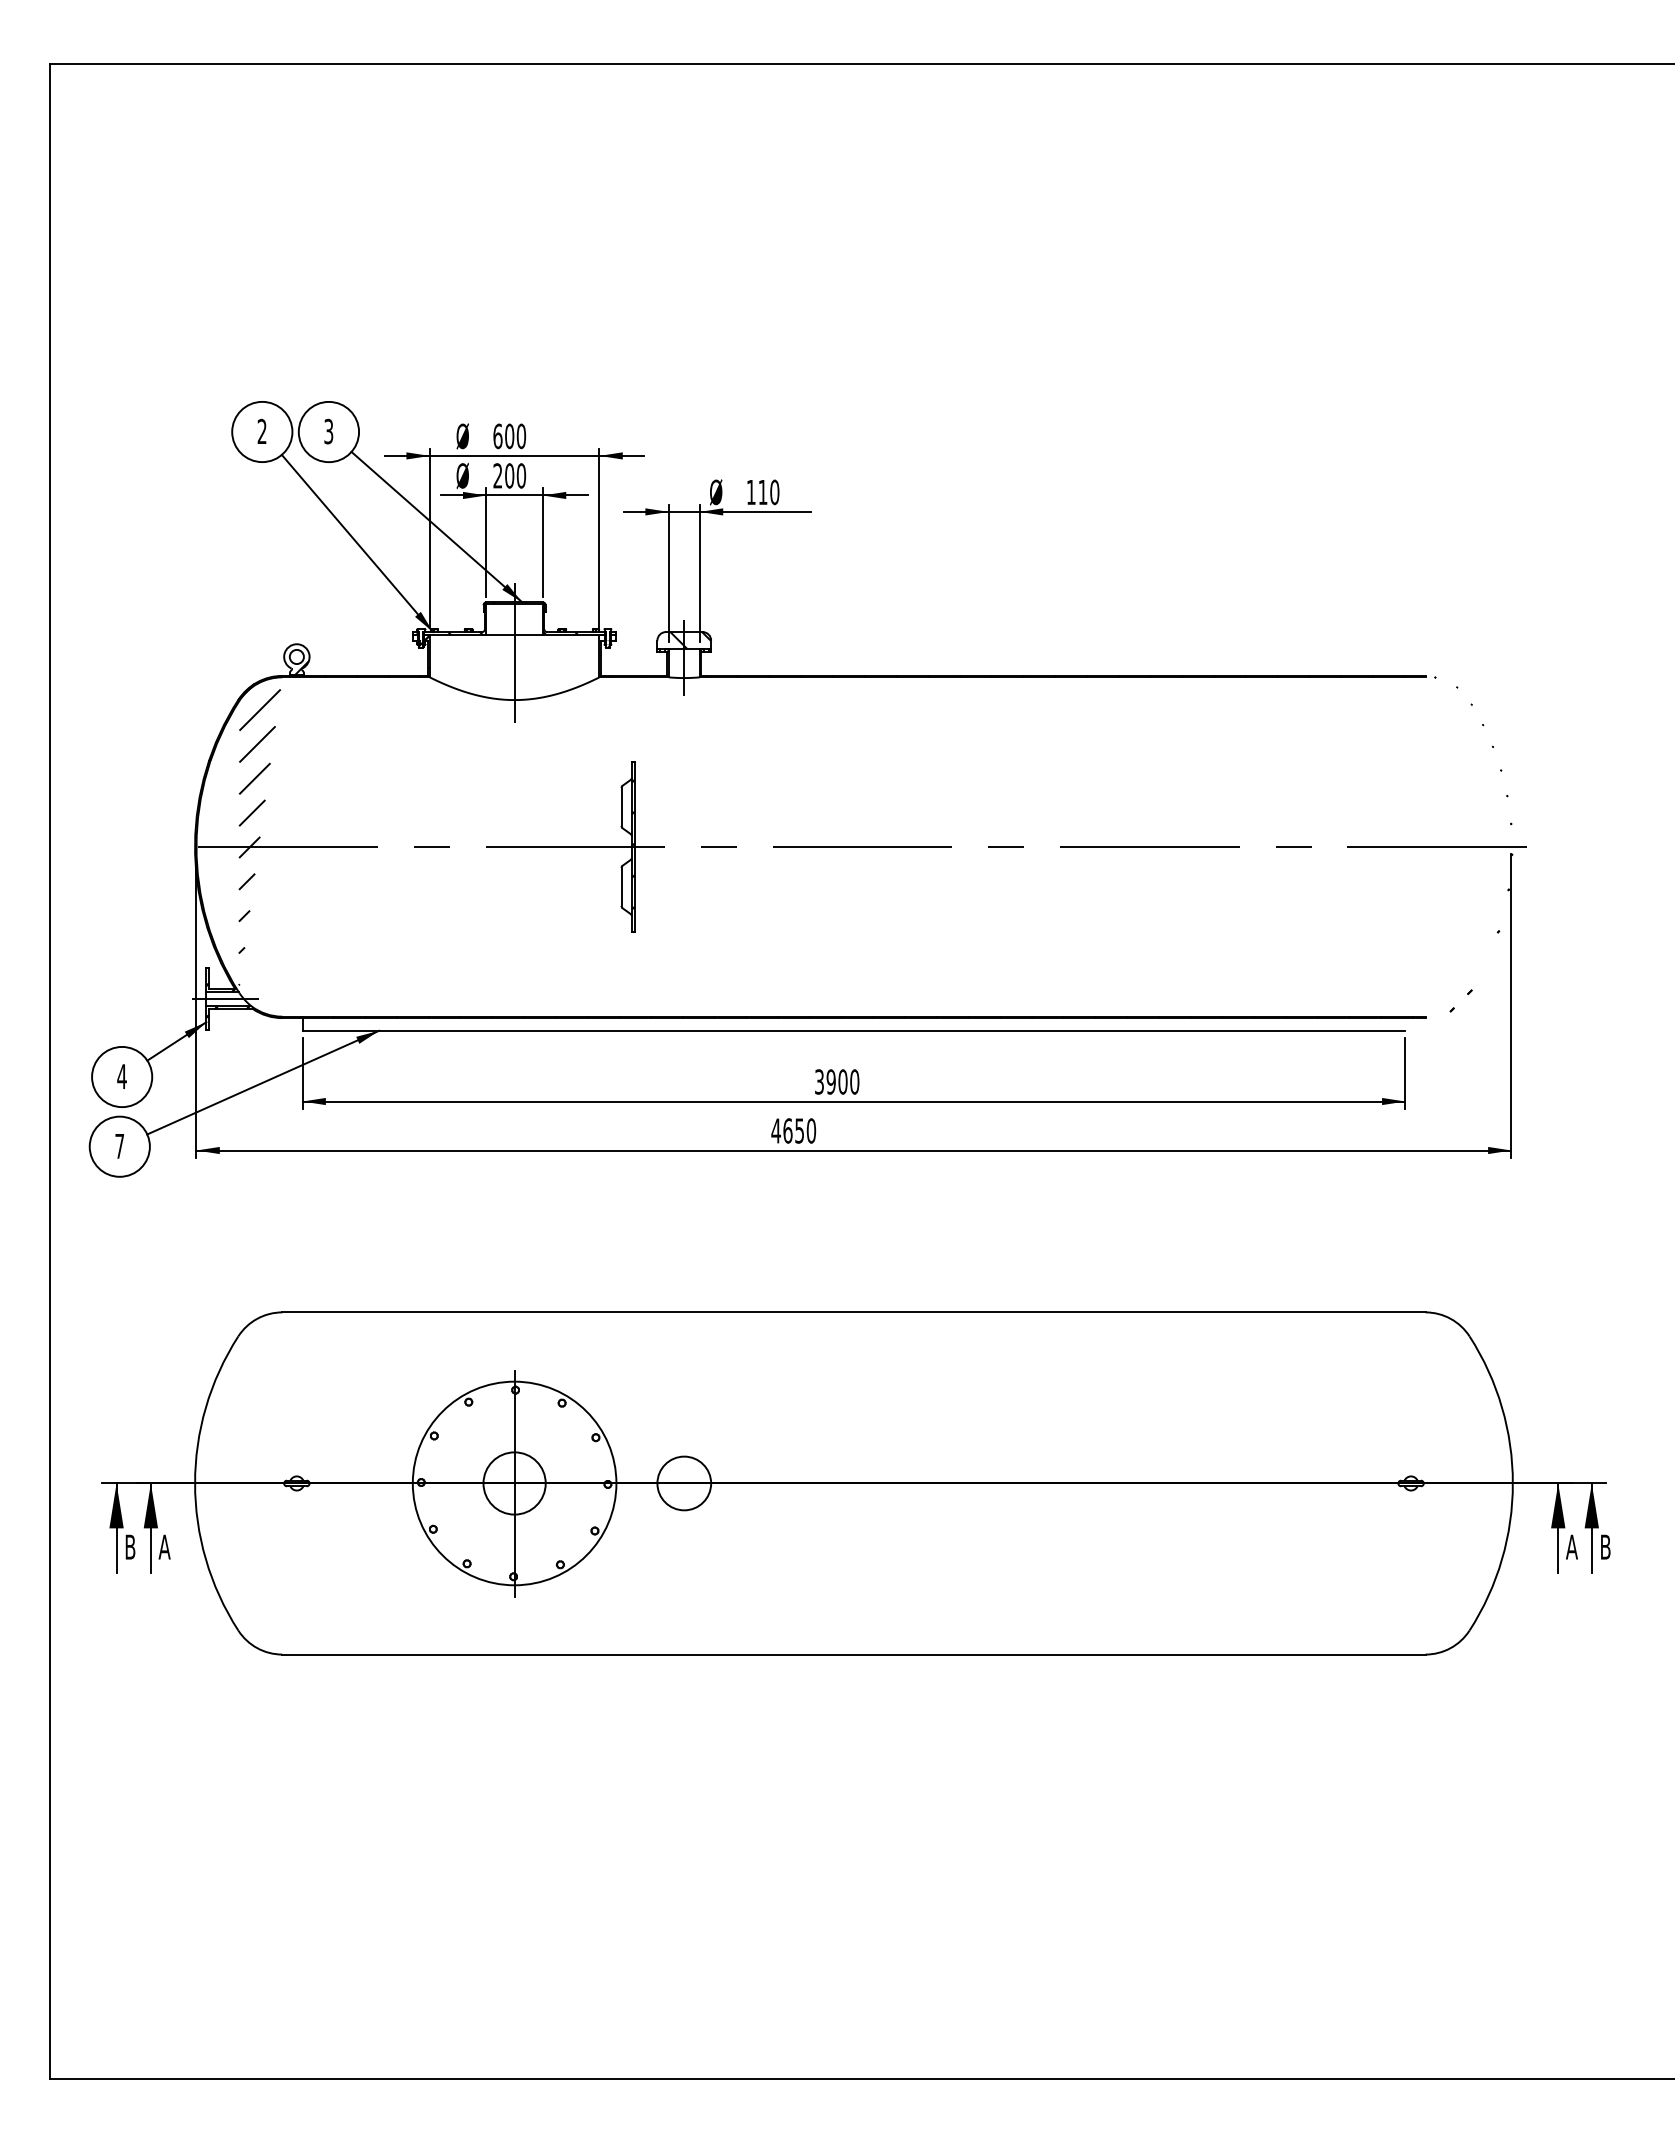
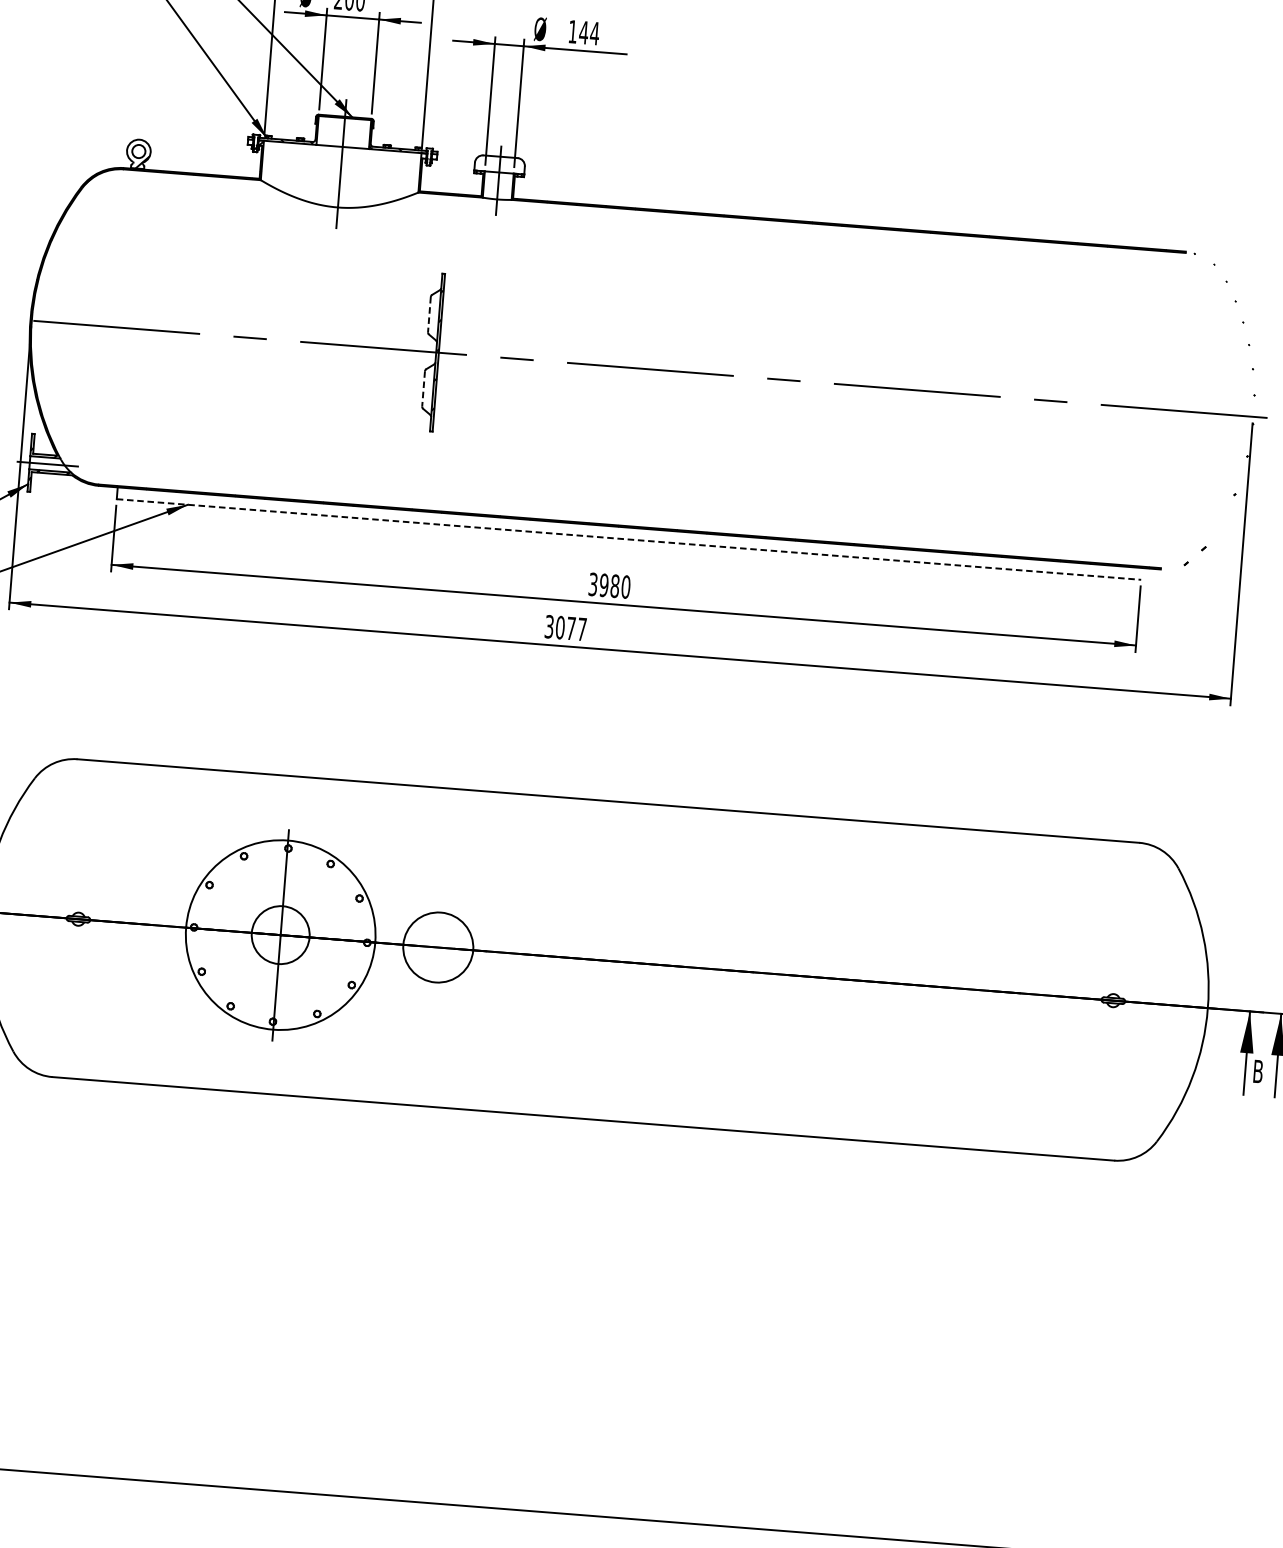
text: (768, 492) -> (588, 33), 110 -> 144
hatch: (690, 640) -> (505, 165), removed
line: (621, 807) -> (429, 315), solid -> dashed
hatch: (312, 813) -> (141, 298), removed
line: (621, 887) -> (423, 389), solid -> dashed
line: (854, 1030) -> (629, 539), solid -> dashed
text: (842, 1081) -> (614, 585), 3900 -> 3980
text: (793, 1130) -> (565, 627), 4650 -> 3077
circle: (684, 1483) -> (438, 947), size x1.4
text: (1571, 1546) -> (1257, 1070), A -> B

